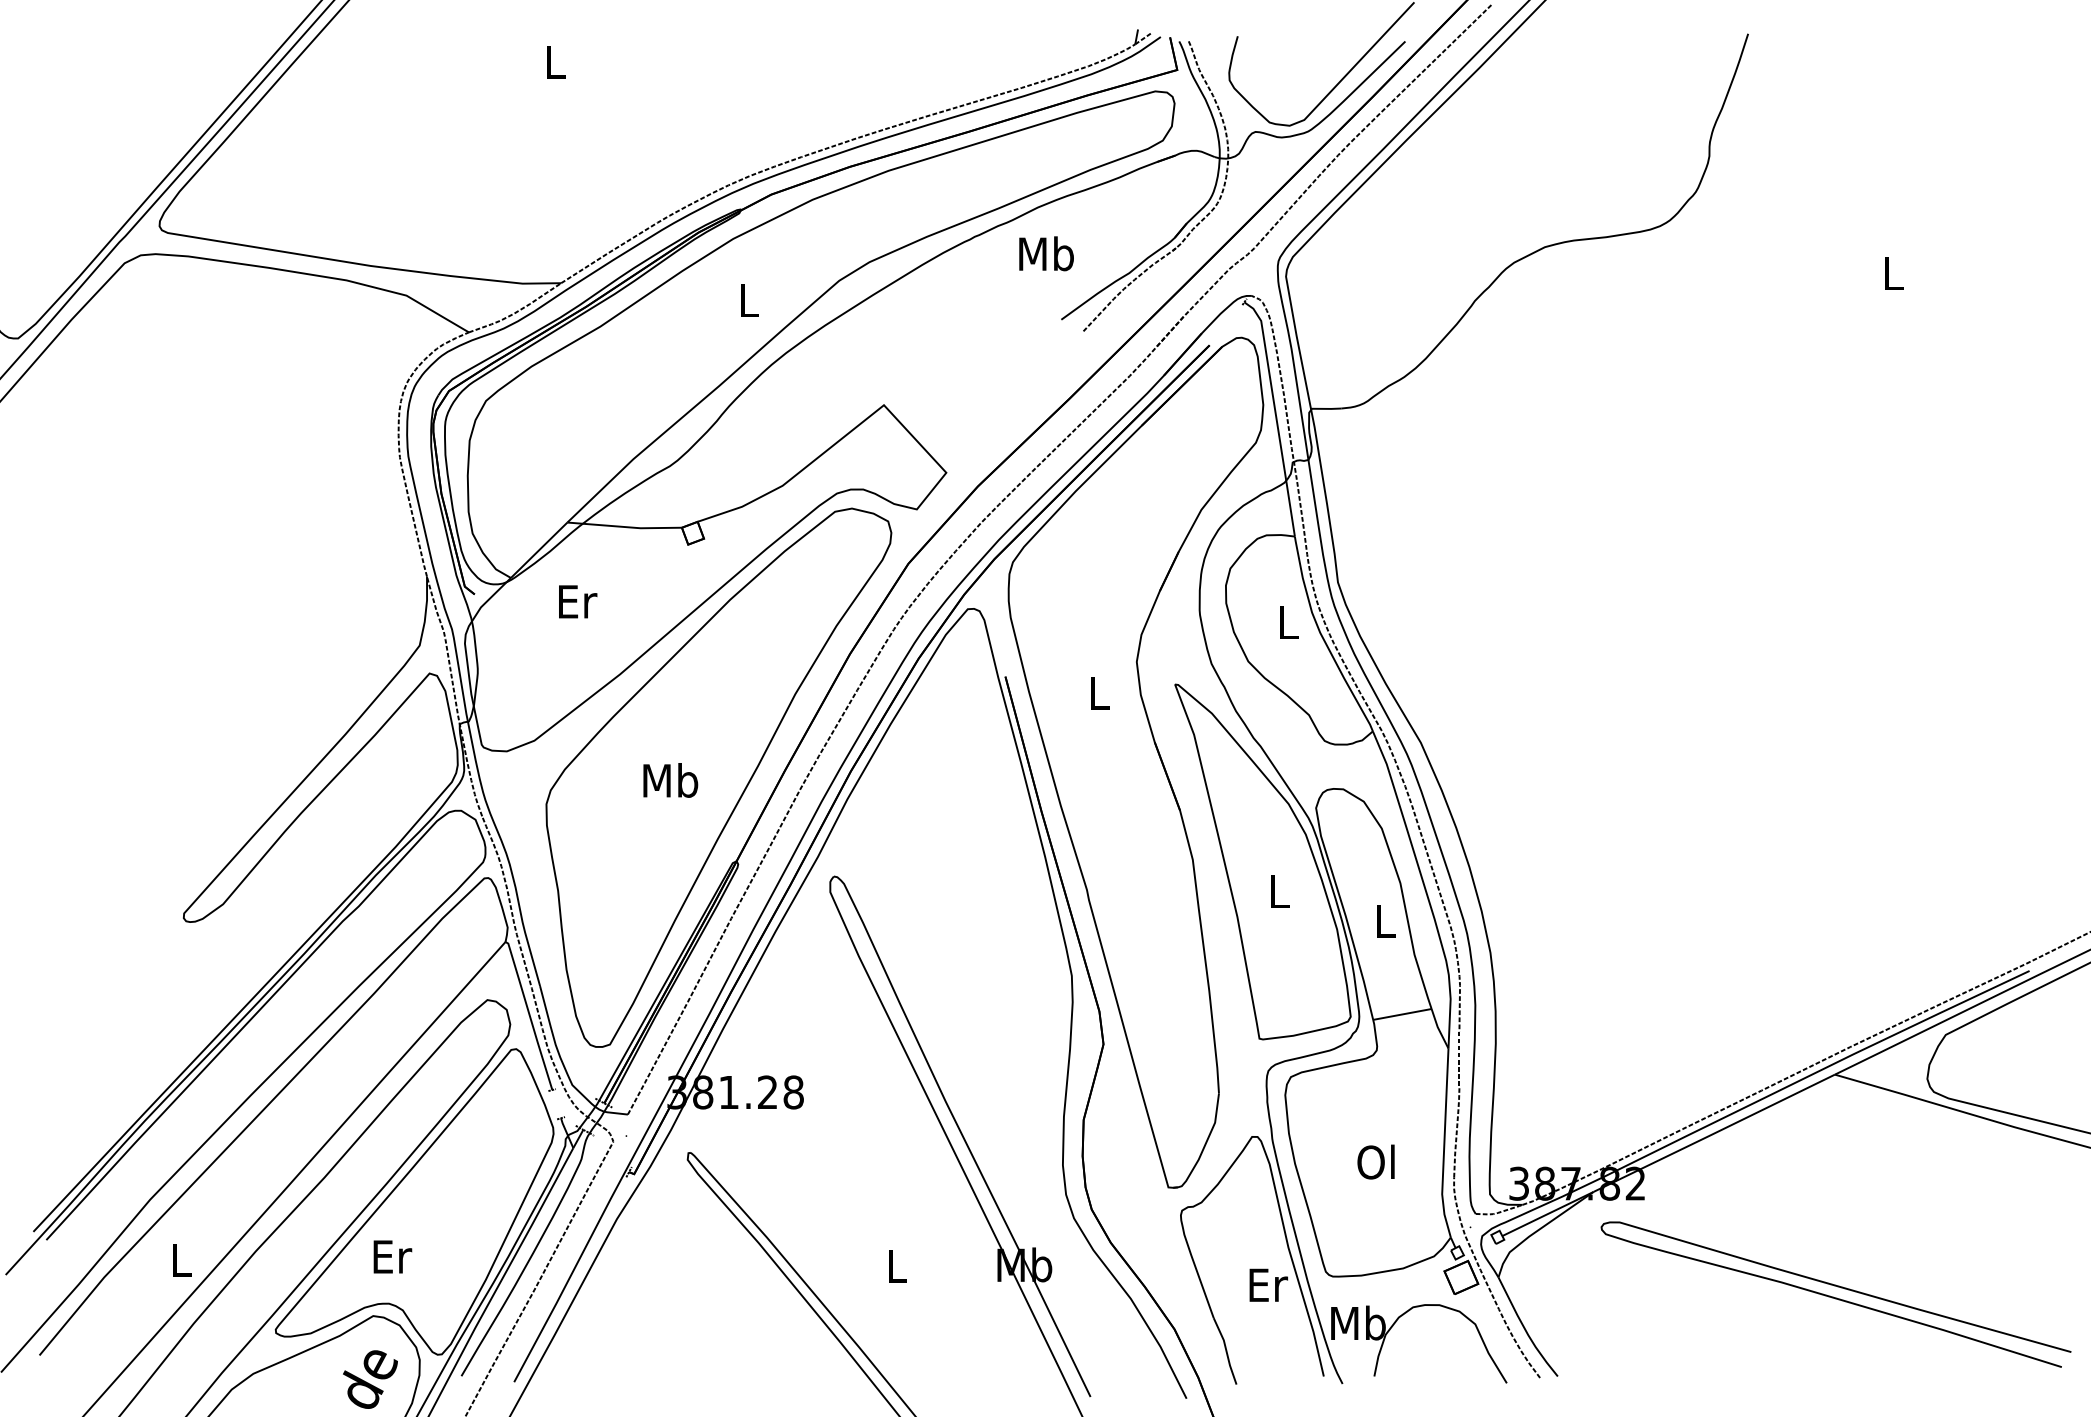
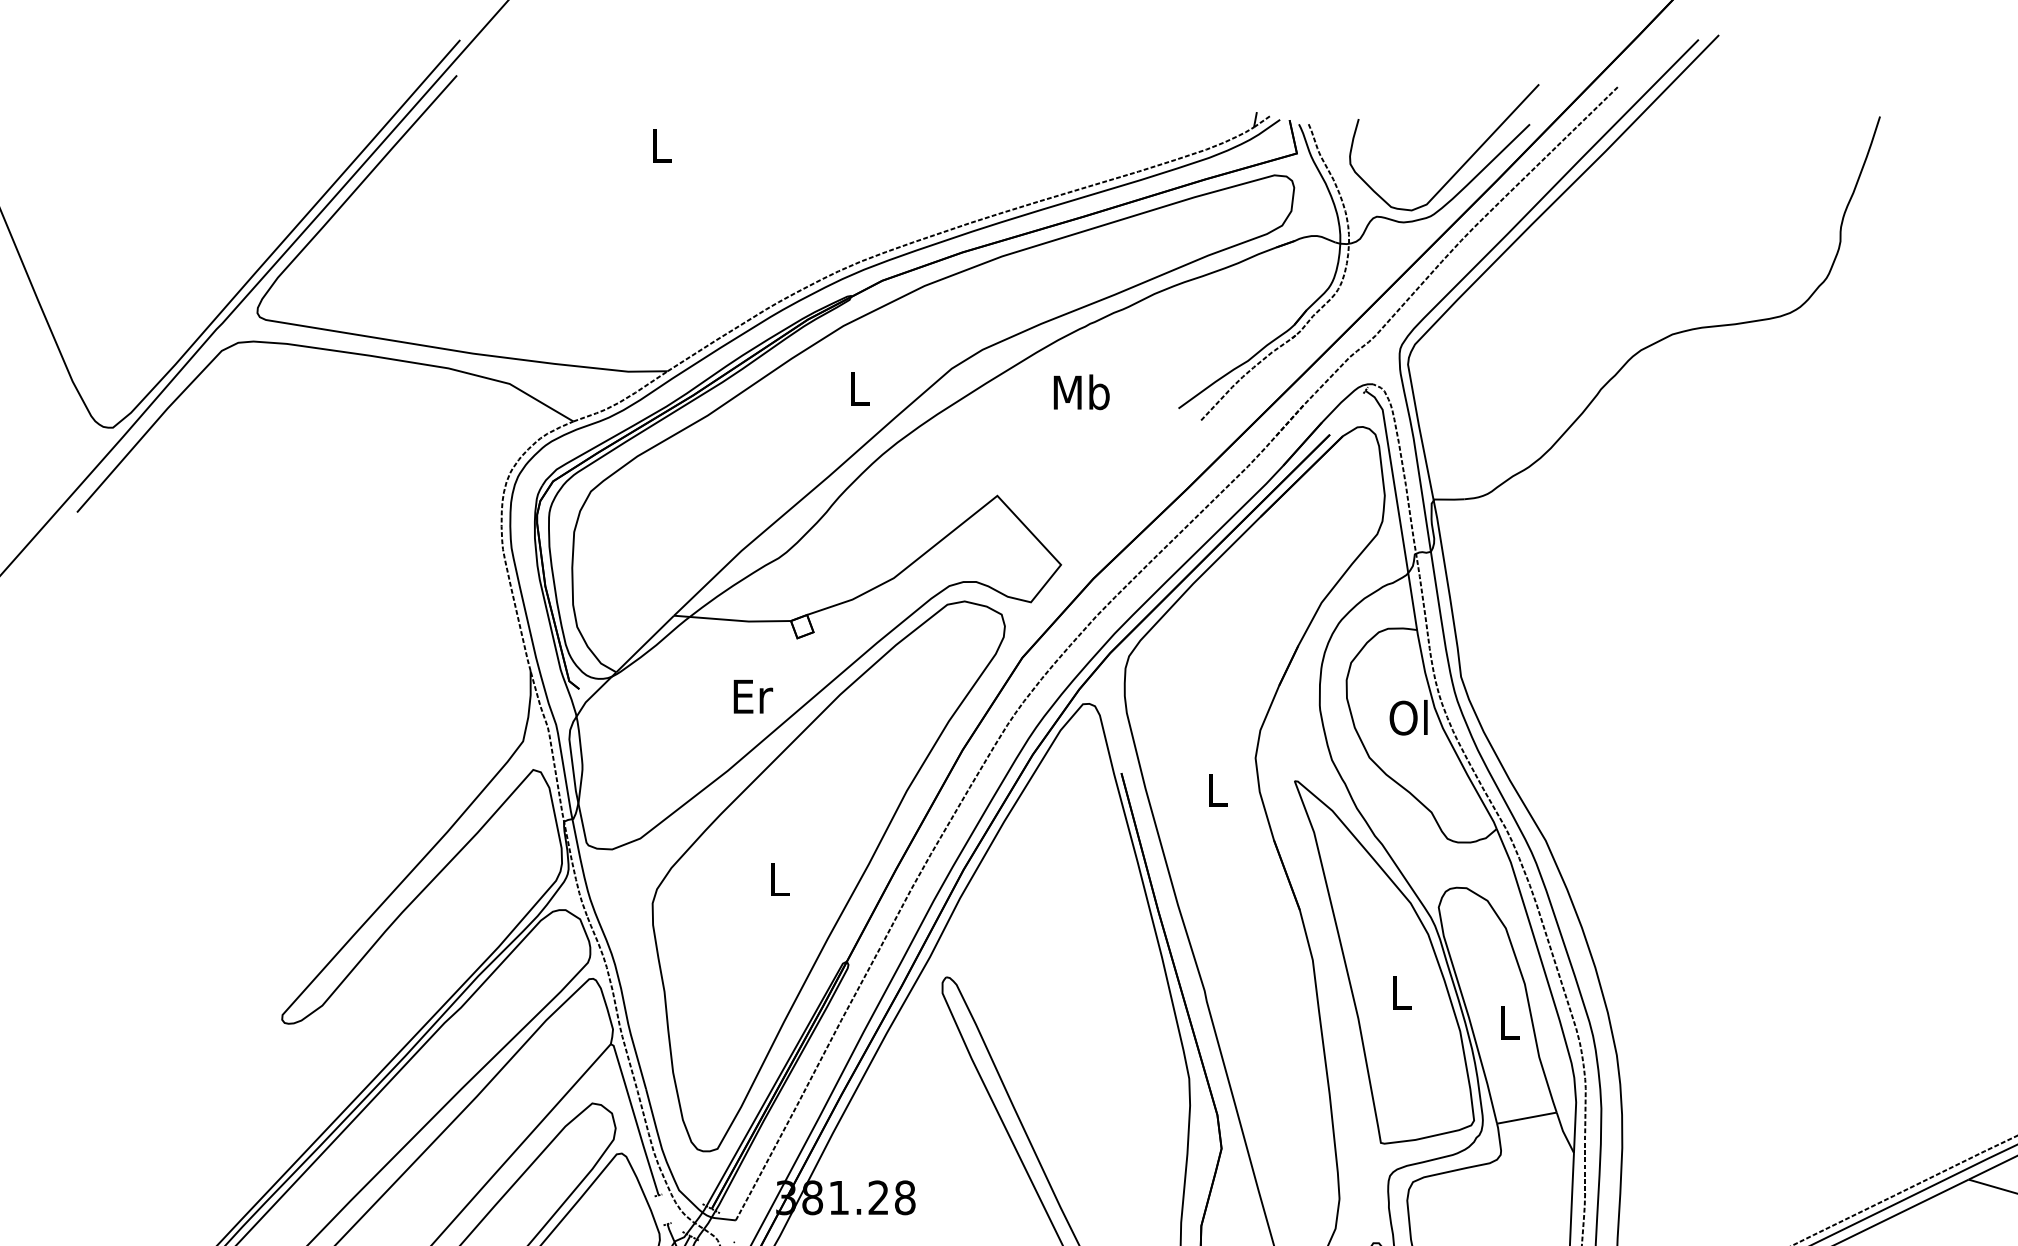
text: (1046, 253) -> (1081, 391), moved
text: (578, 601) -> (753, 696), moved
text: (1286, 622) -> (1408, 717), L -> Ol
text: (670, 780) -> (779, 879), Mb -> L

